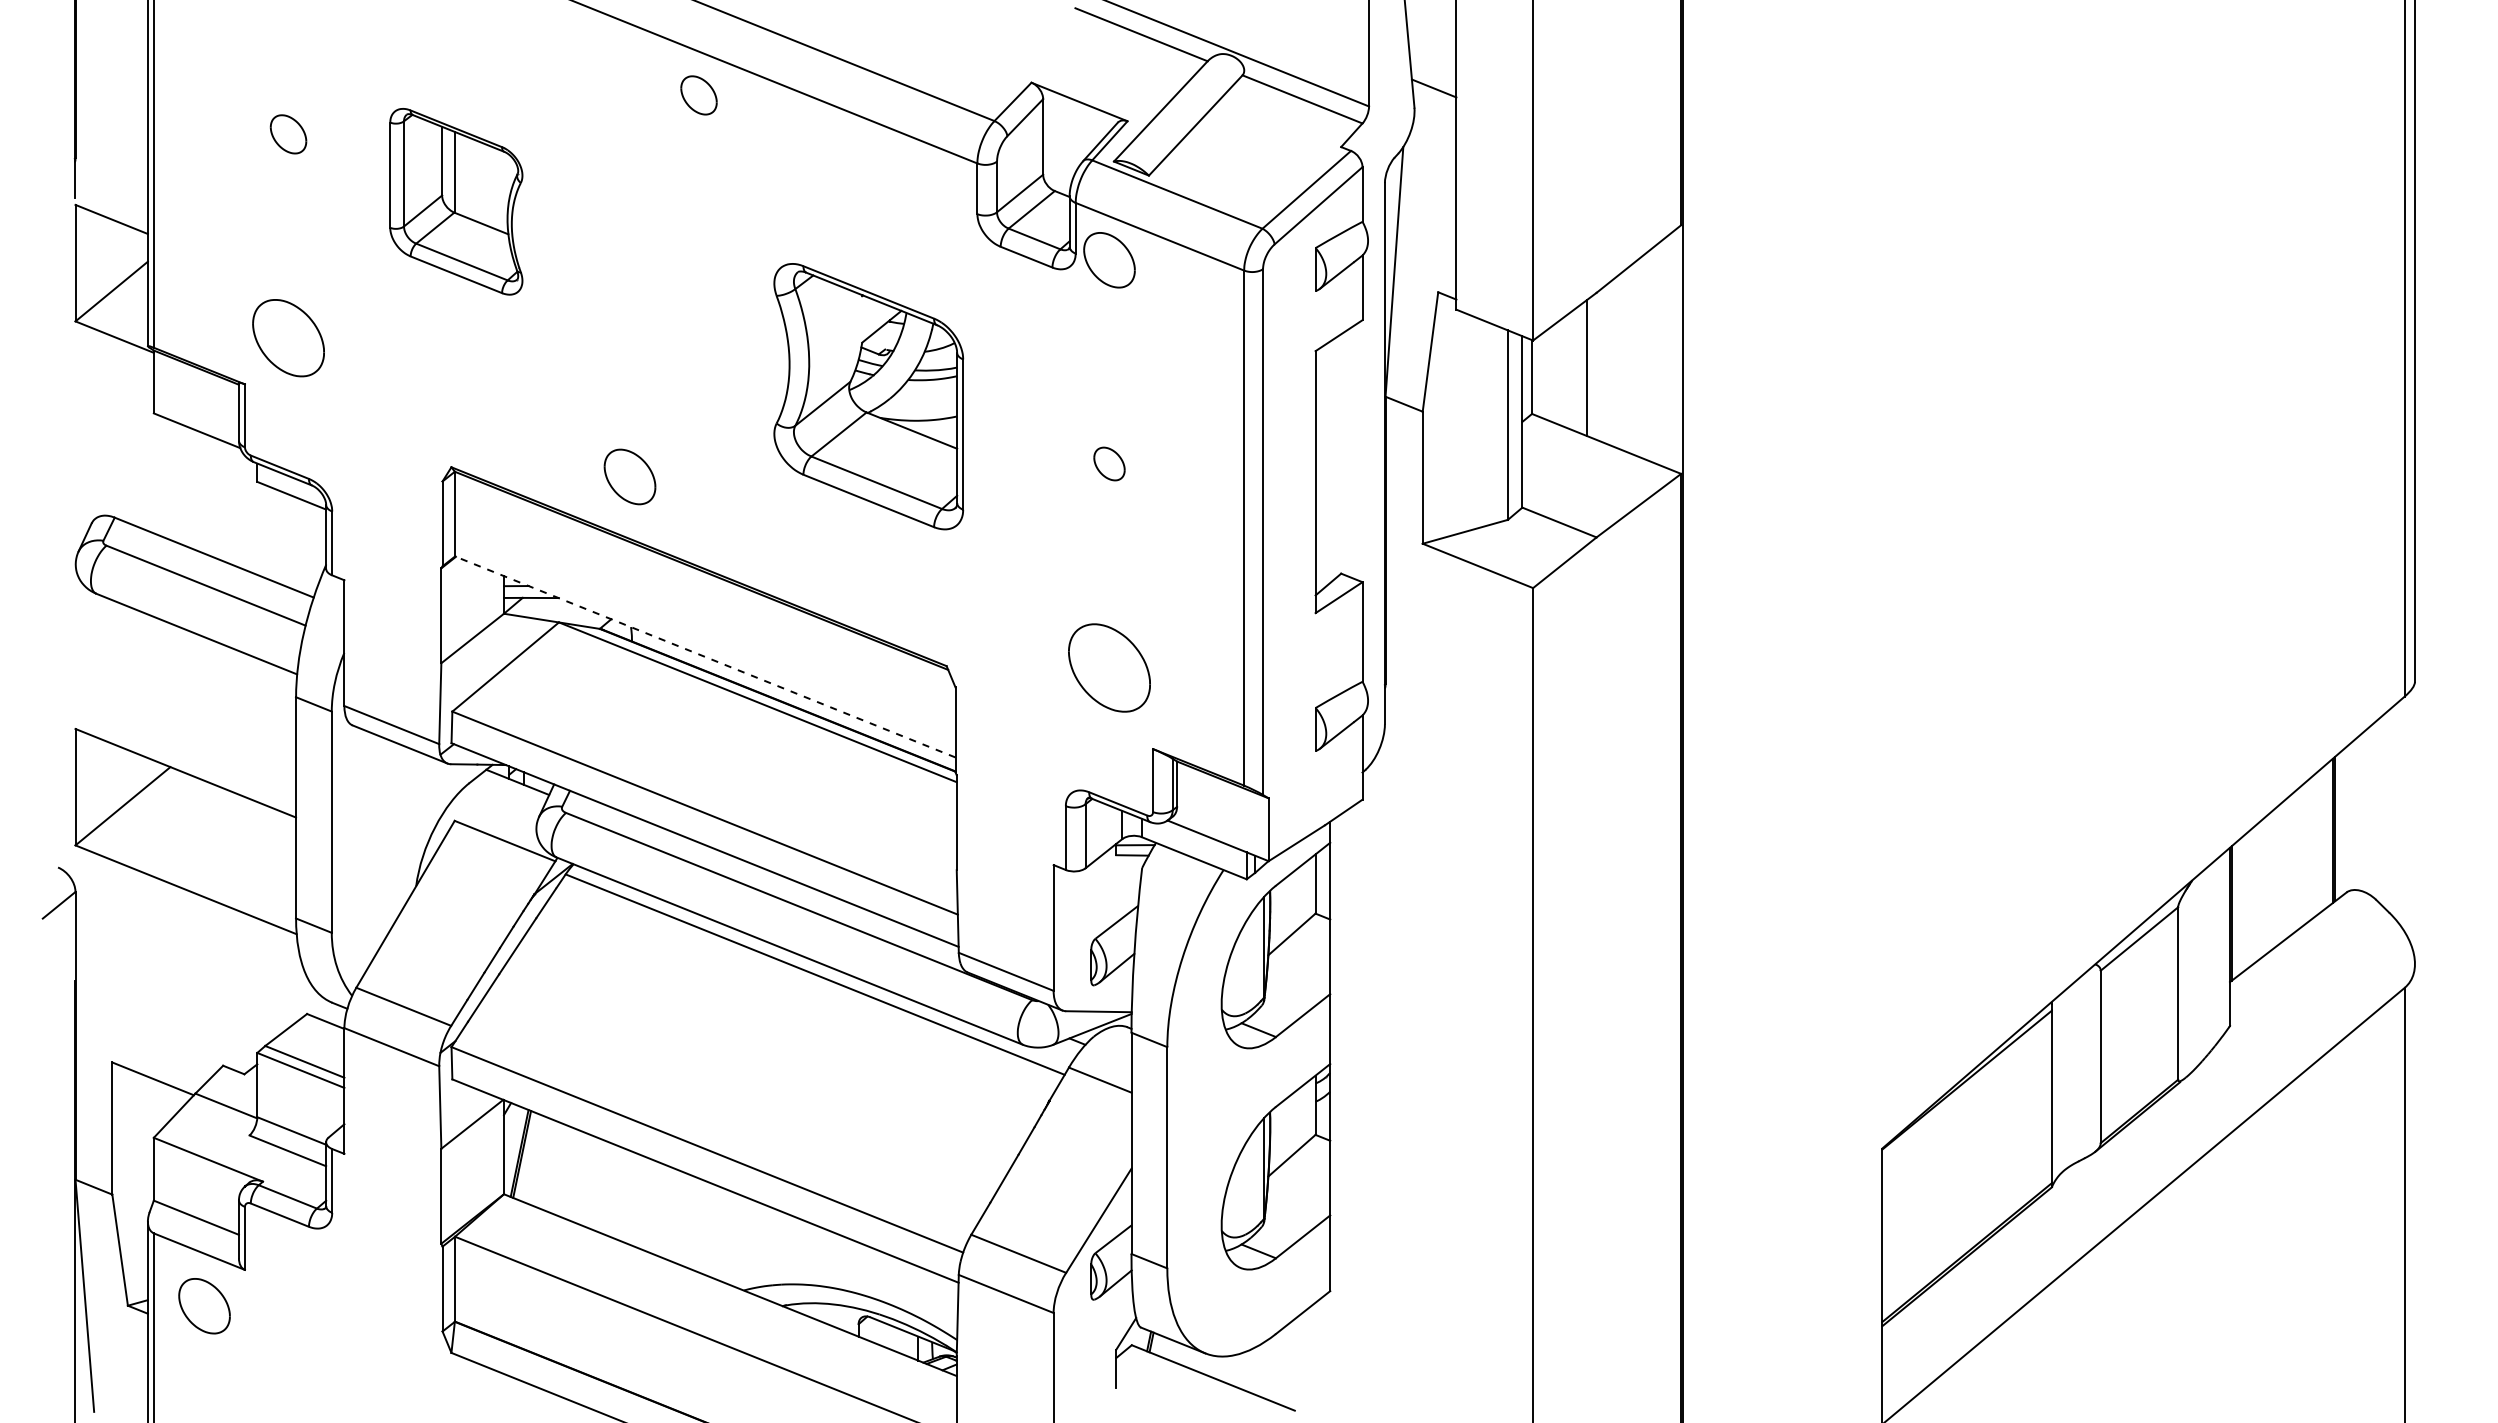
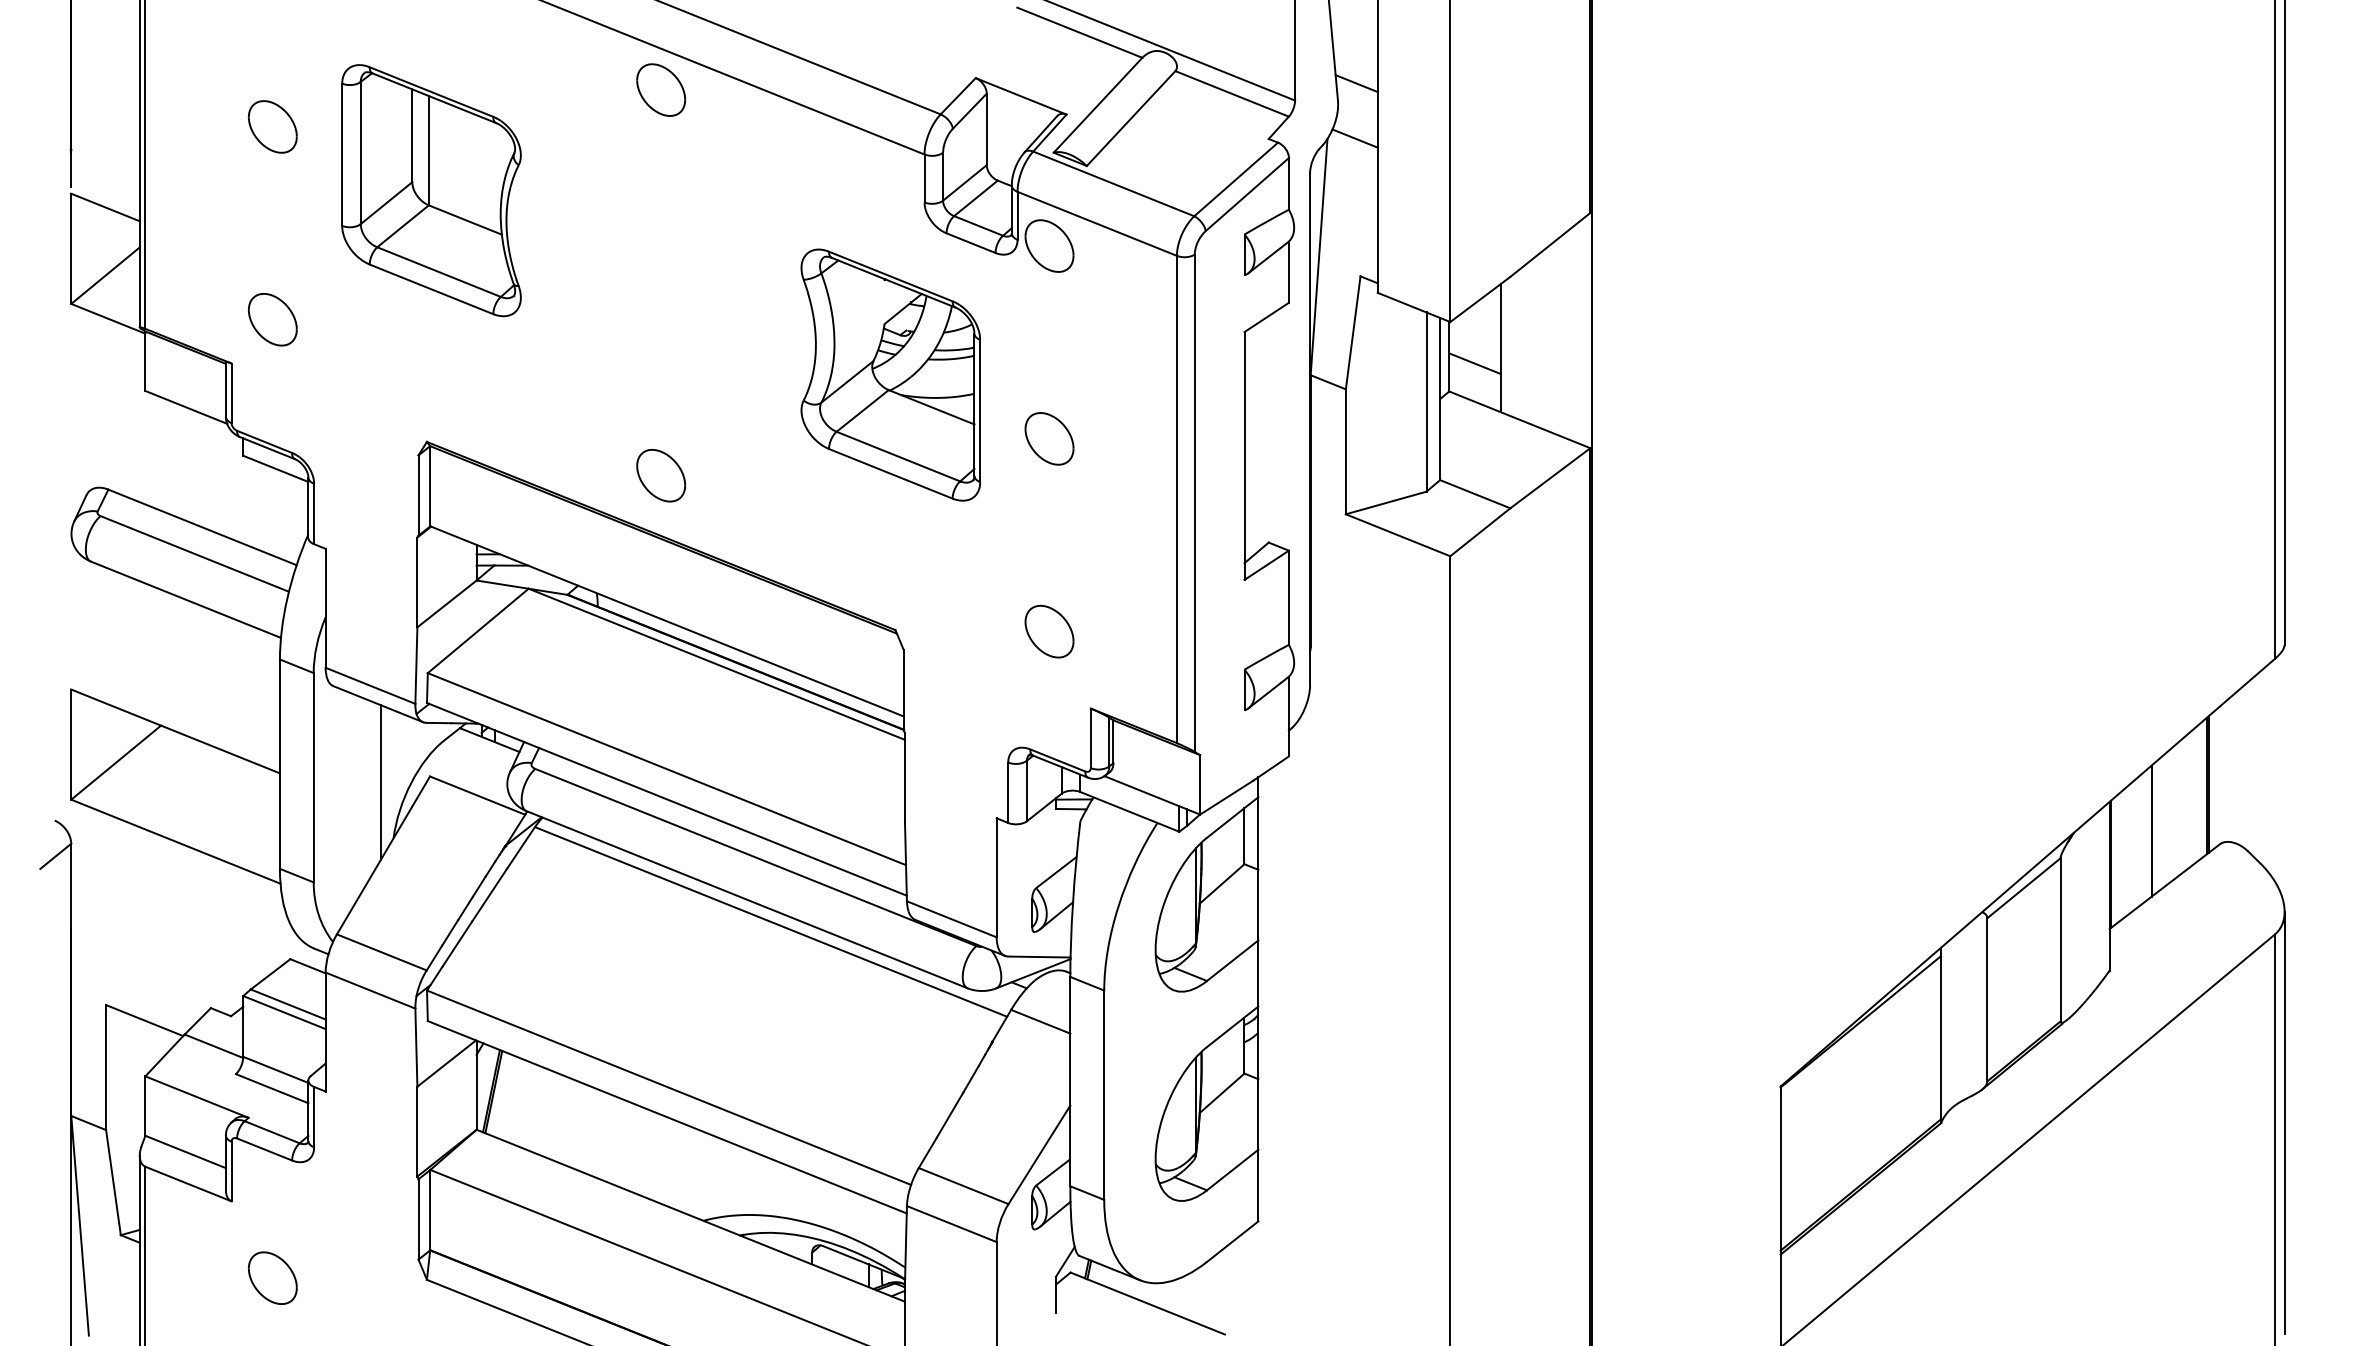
part: (698, 95) -> (660, 90), size x1.43
part: (288, 134) -> (272, 127), size x1.43
line: (1432, 146) -> (1355, 138), added
part: (456, 201) -> (431, 190), size x1.43
part: (288, 337) -> (272, 319), size x0.71
line: (1559, 384) -> (1475, 363), added
part: (868, 396) -> (890, 374), moved
part: (1109, 463) -> (1049, 438), size x1.67
part: (629, 476) -> (660, 475), moved
line: (705, 656) -> (667, 620), dashed -> solid
part: (1109, 667) -> (1049, 631), size x0.62
line: (402, 827) -> (380, 782), added
line: (2274, 878) -> (2151, 830), added
line: (2414, 1186) -> (2284, 1122), added
part: (204, 1306) -> (272, 1278), moved

